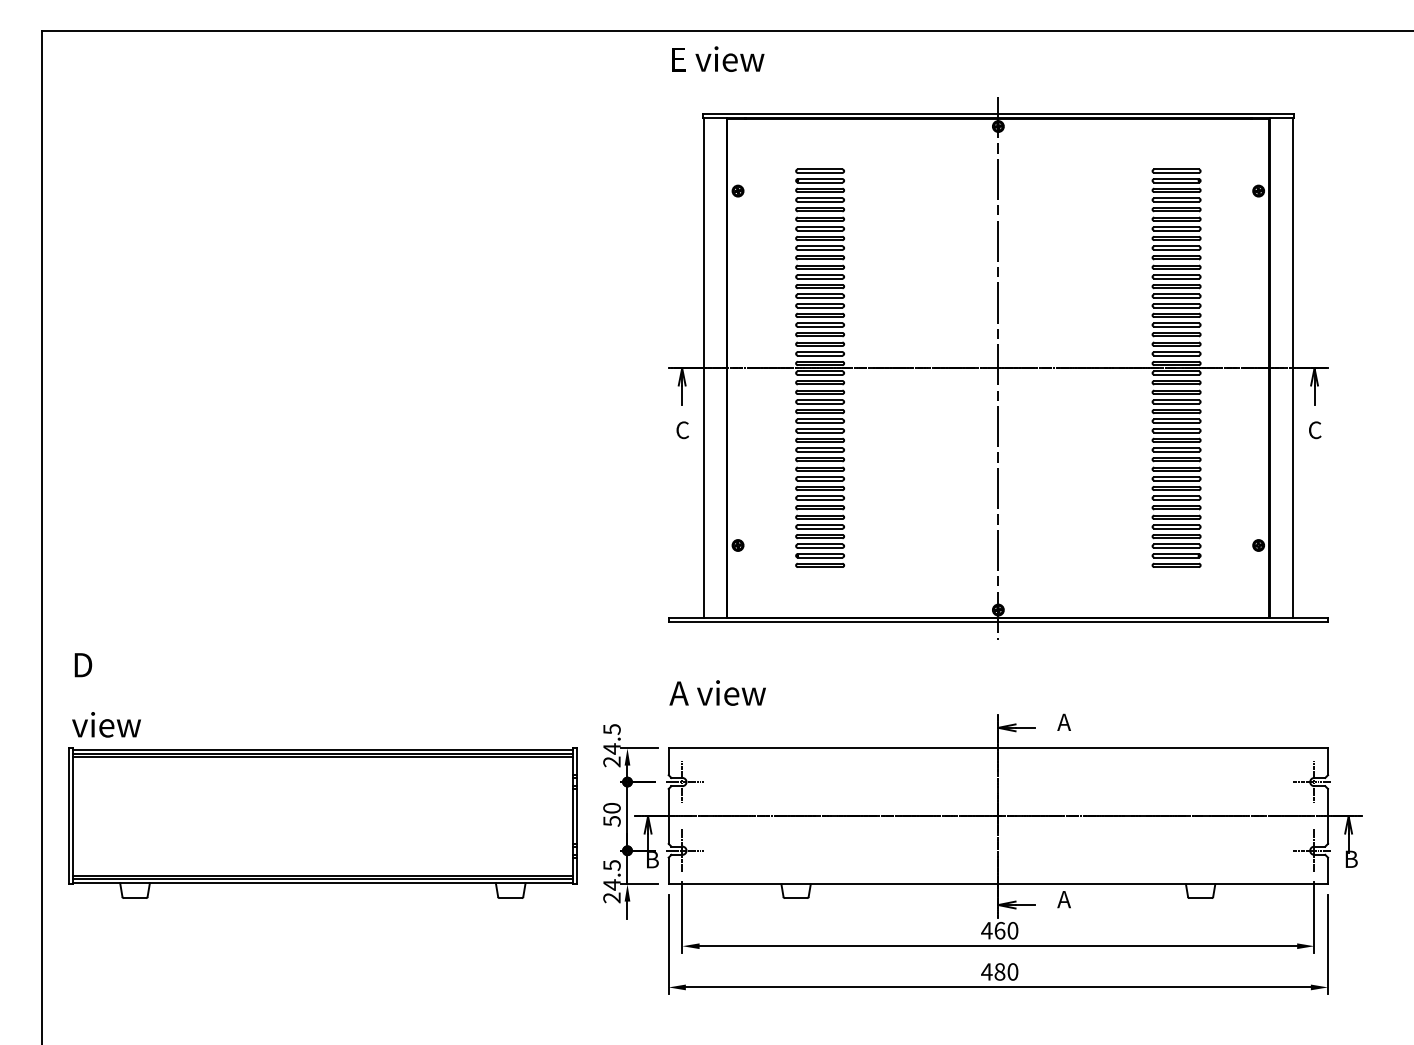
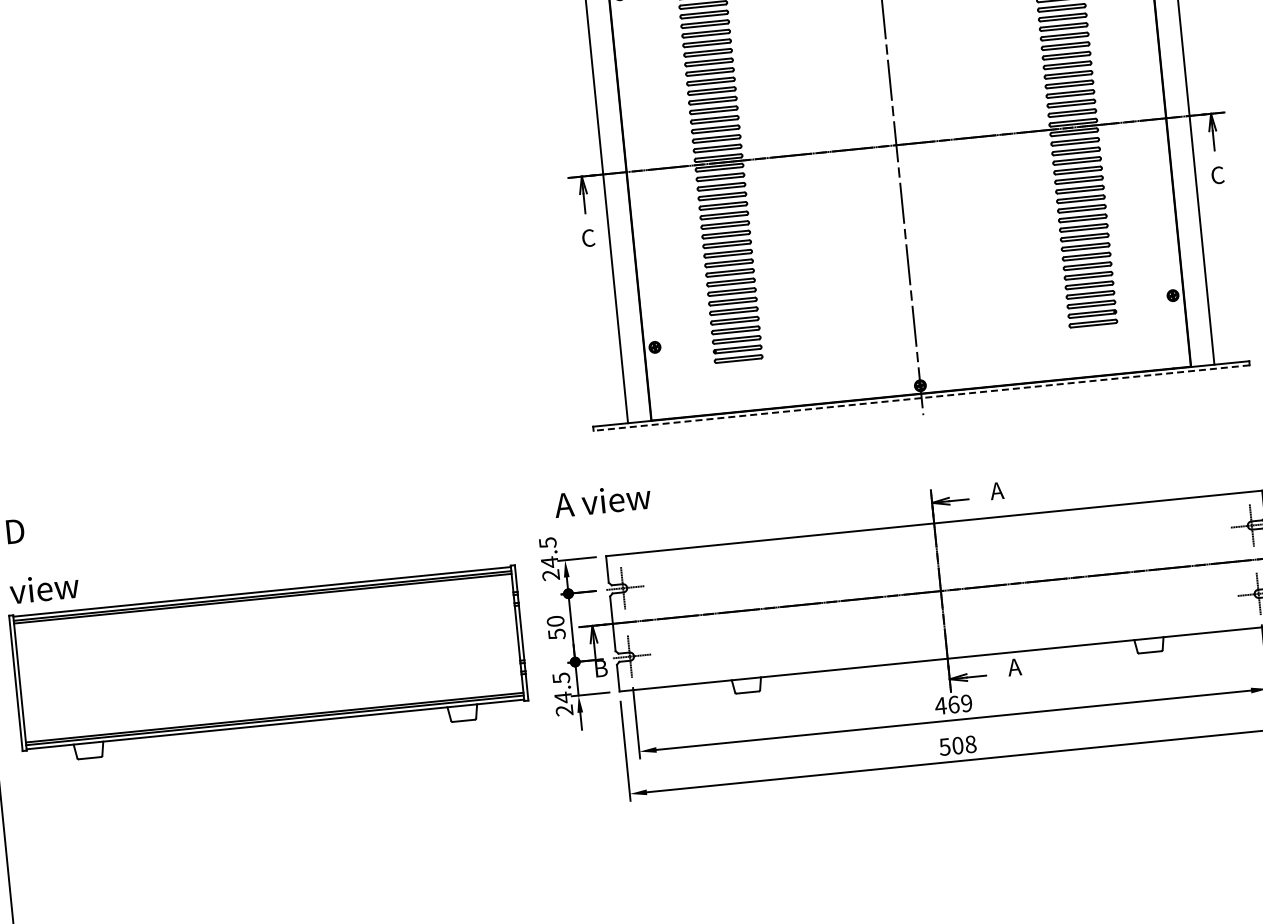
line: (998, 622) -> (921, 398), solid -> dashed
text: (717, 692) -> (602, 500), moved
text: (1012, 930) -> (966, 703), 460 -> 469
text: (999, 971) -> (957, 745), 480 -> 508

